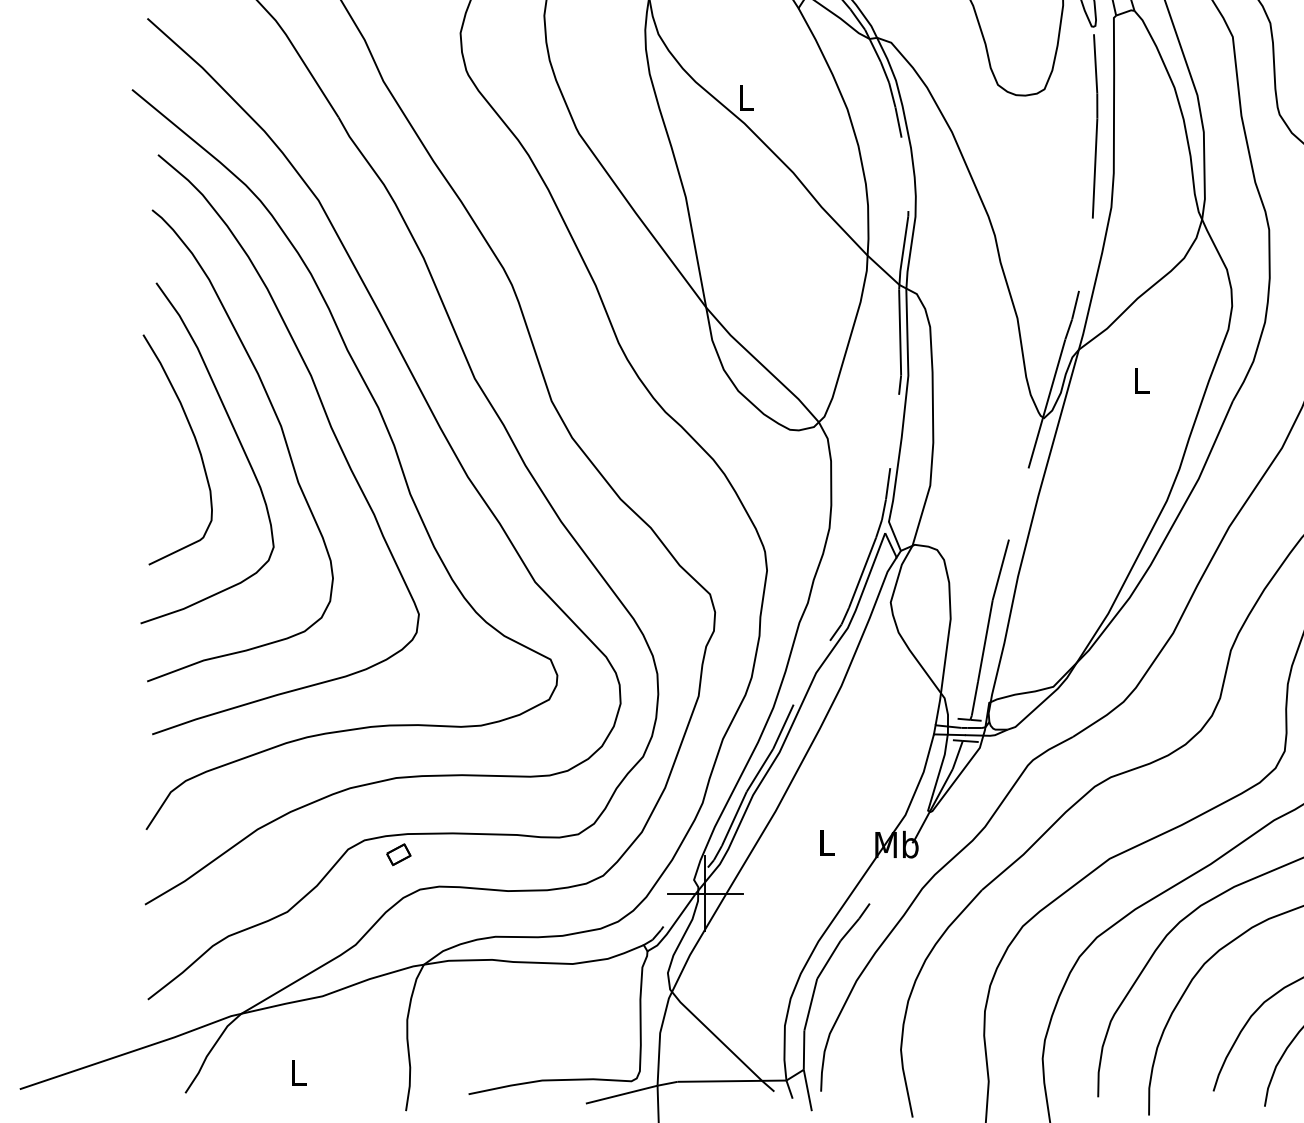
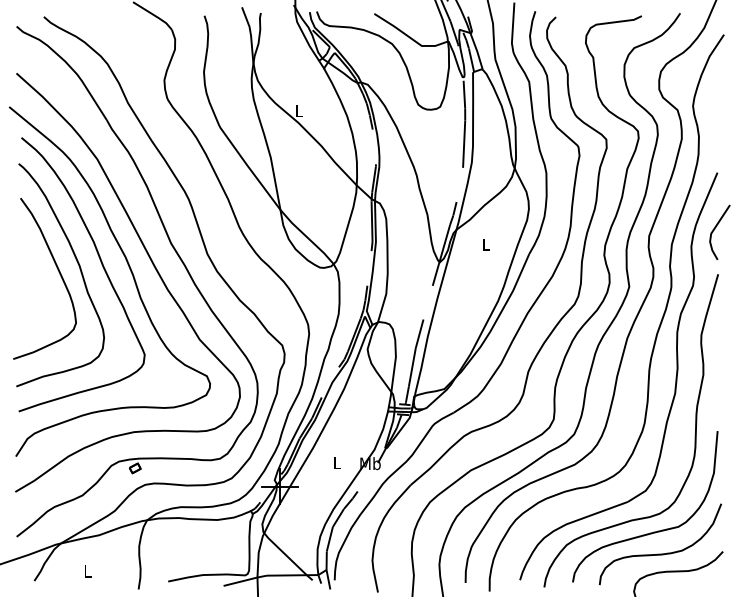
curve: (194, 442) -> (38, 273), removed

